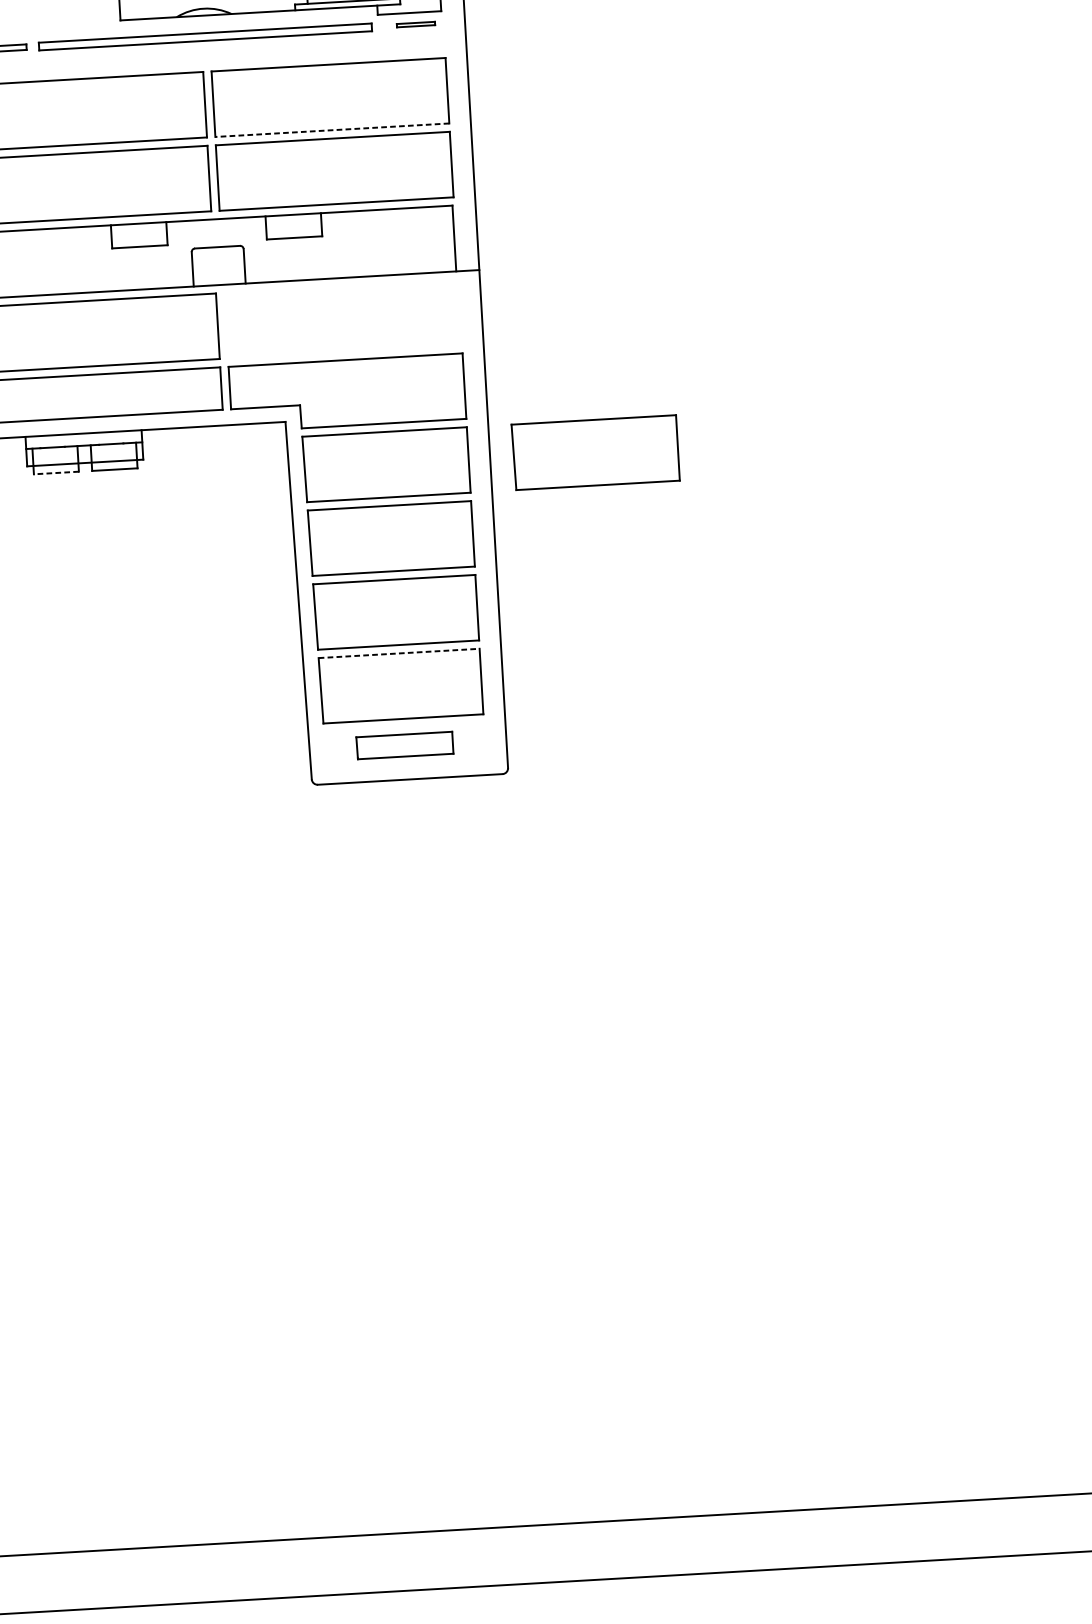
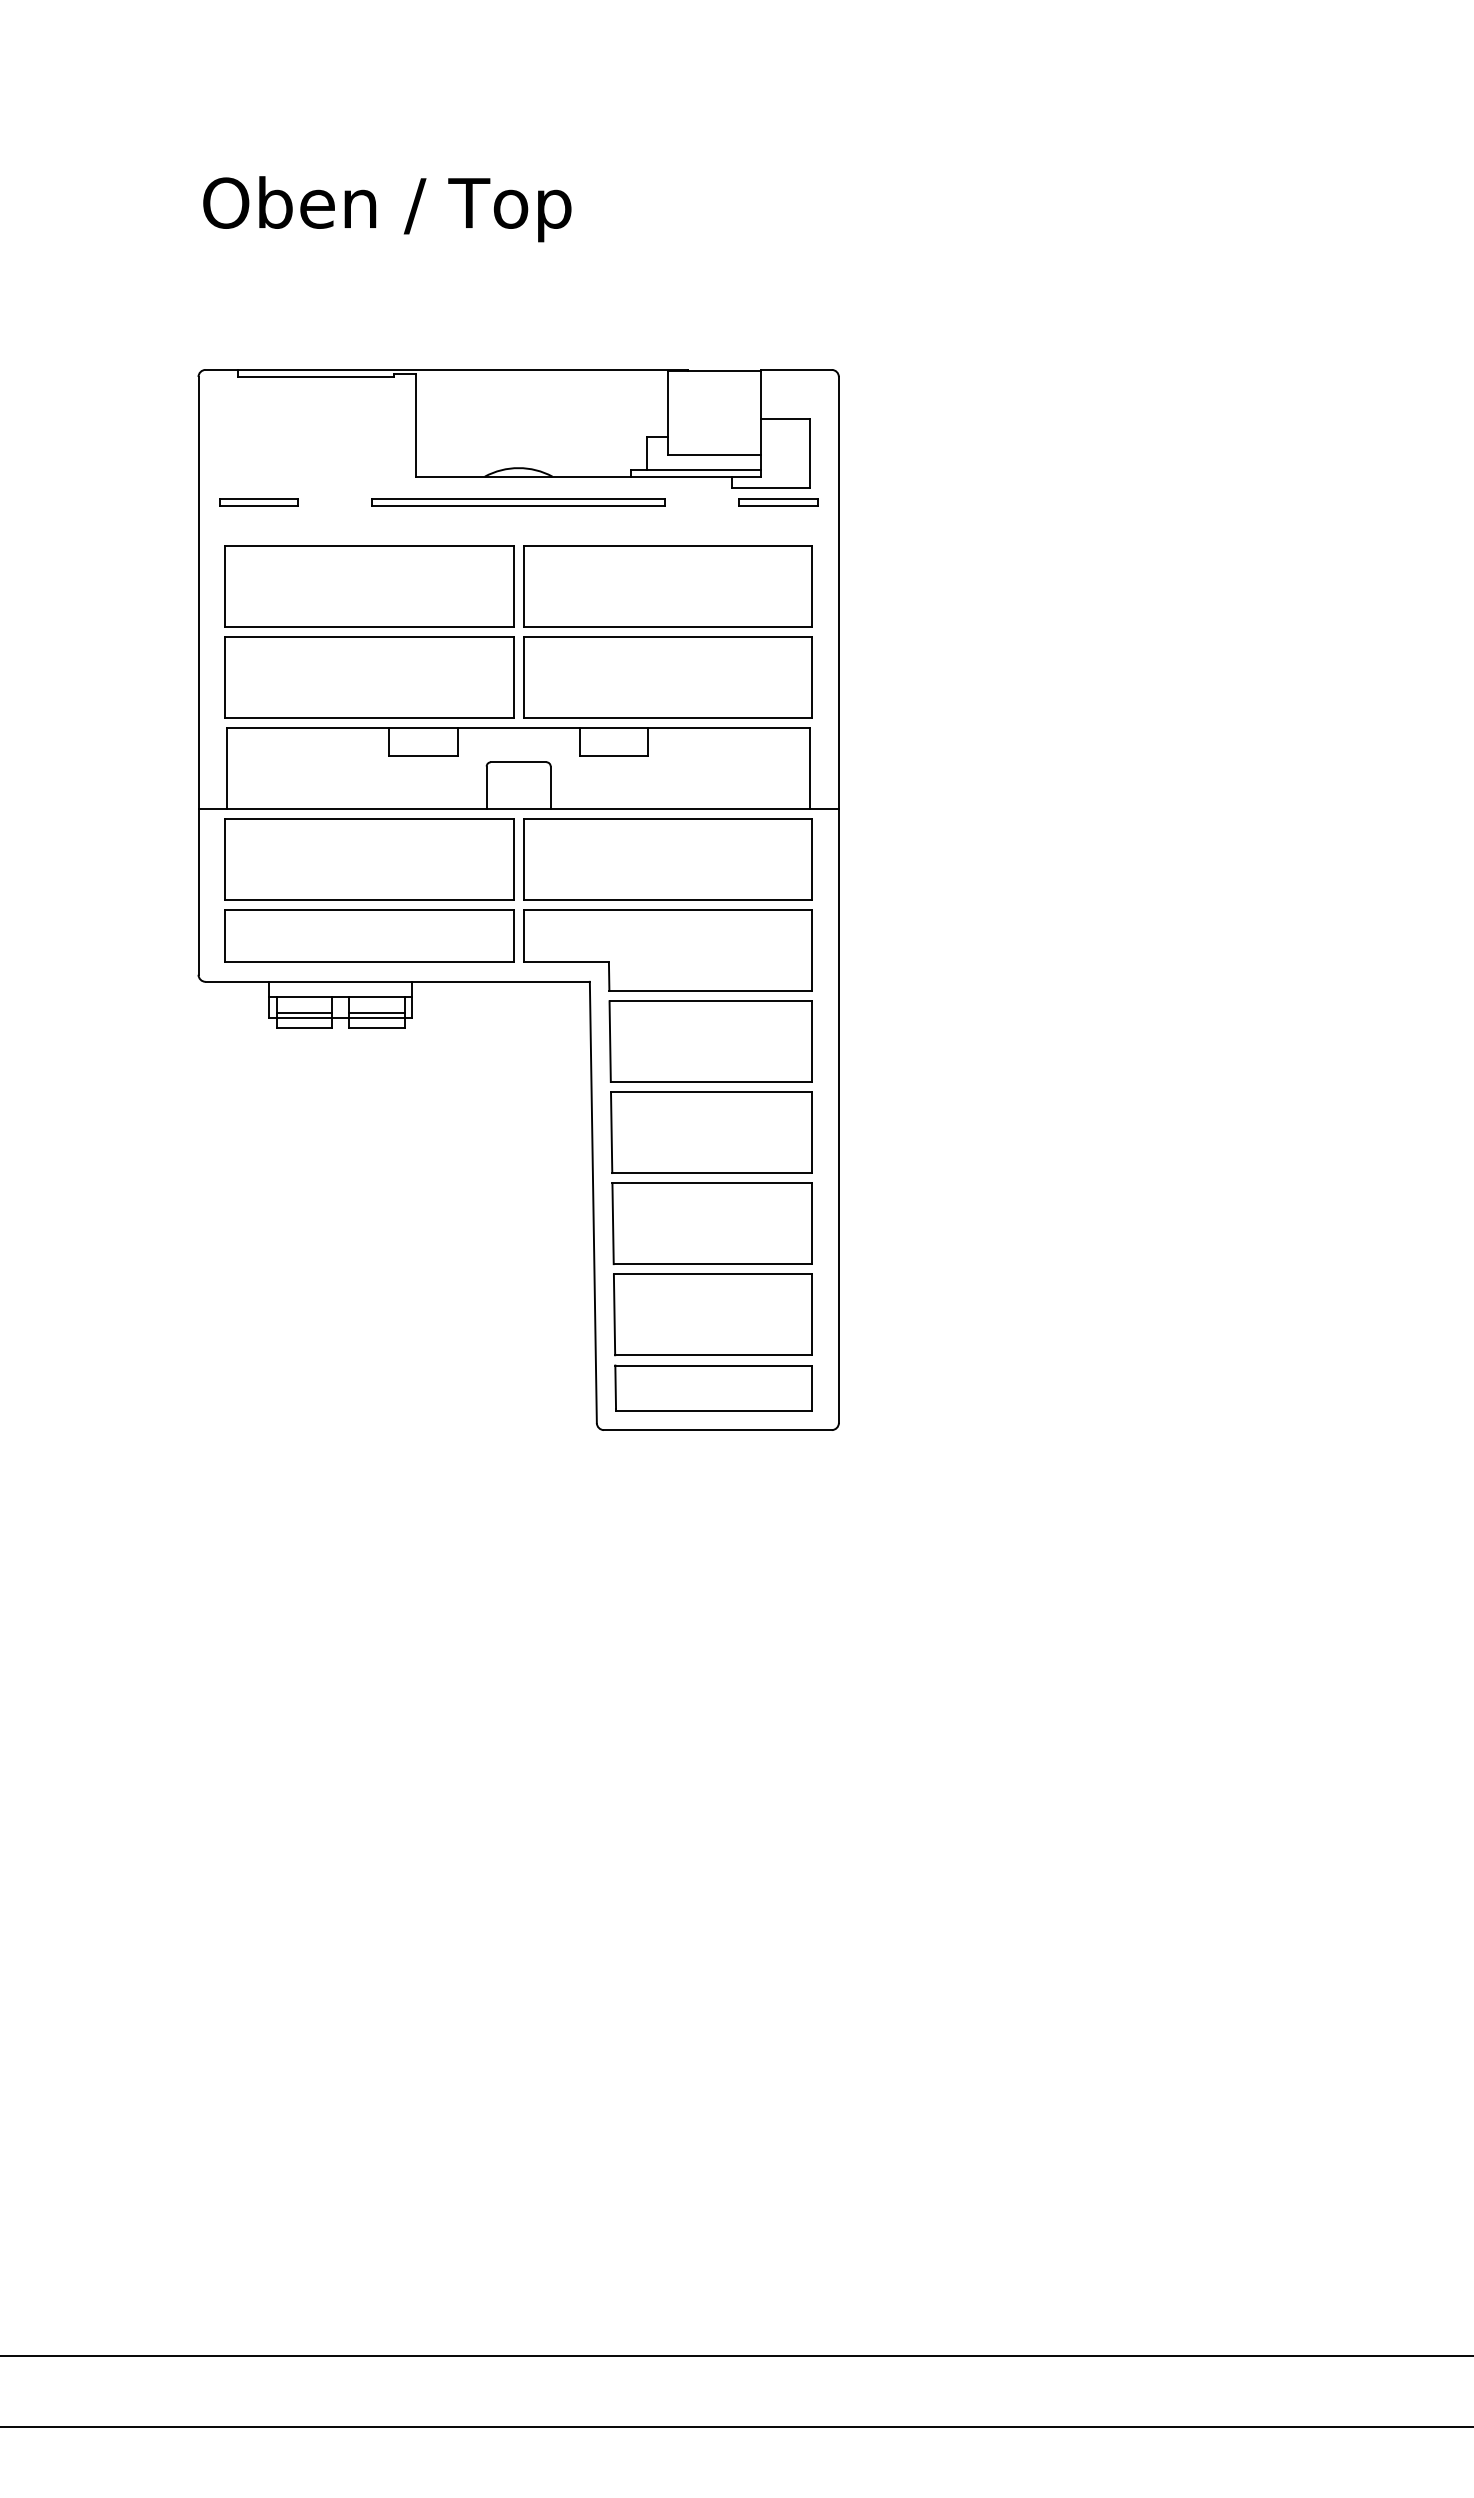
part: (416, 24) -> (778, 502), size x1.67
part: (205, 36) -> (518, 502), size x0.71
line: (331, 130) -> (667, 626), dashed -> solid
part: (342, 319) -> (667, 859), added
part: (595, 452) -> (968, 1041), removed
line: (113, 456) -> (376, 1012), added
line: (55, 460) -> (304, 1012), added
line: (56, 473) -> (304, 1028), dashed -> solid
line: (399, 653) -> (713, 1274), dashed -> solid
part: (404, 745) -> (713, 1387), size x1.67

